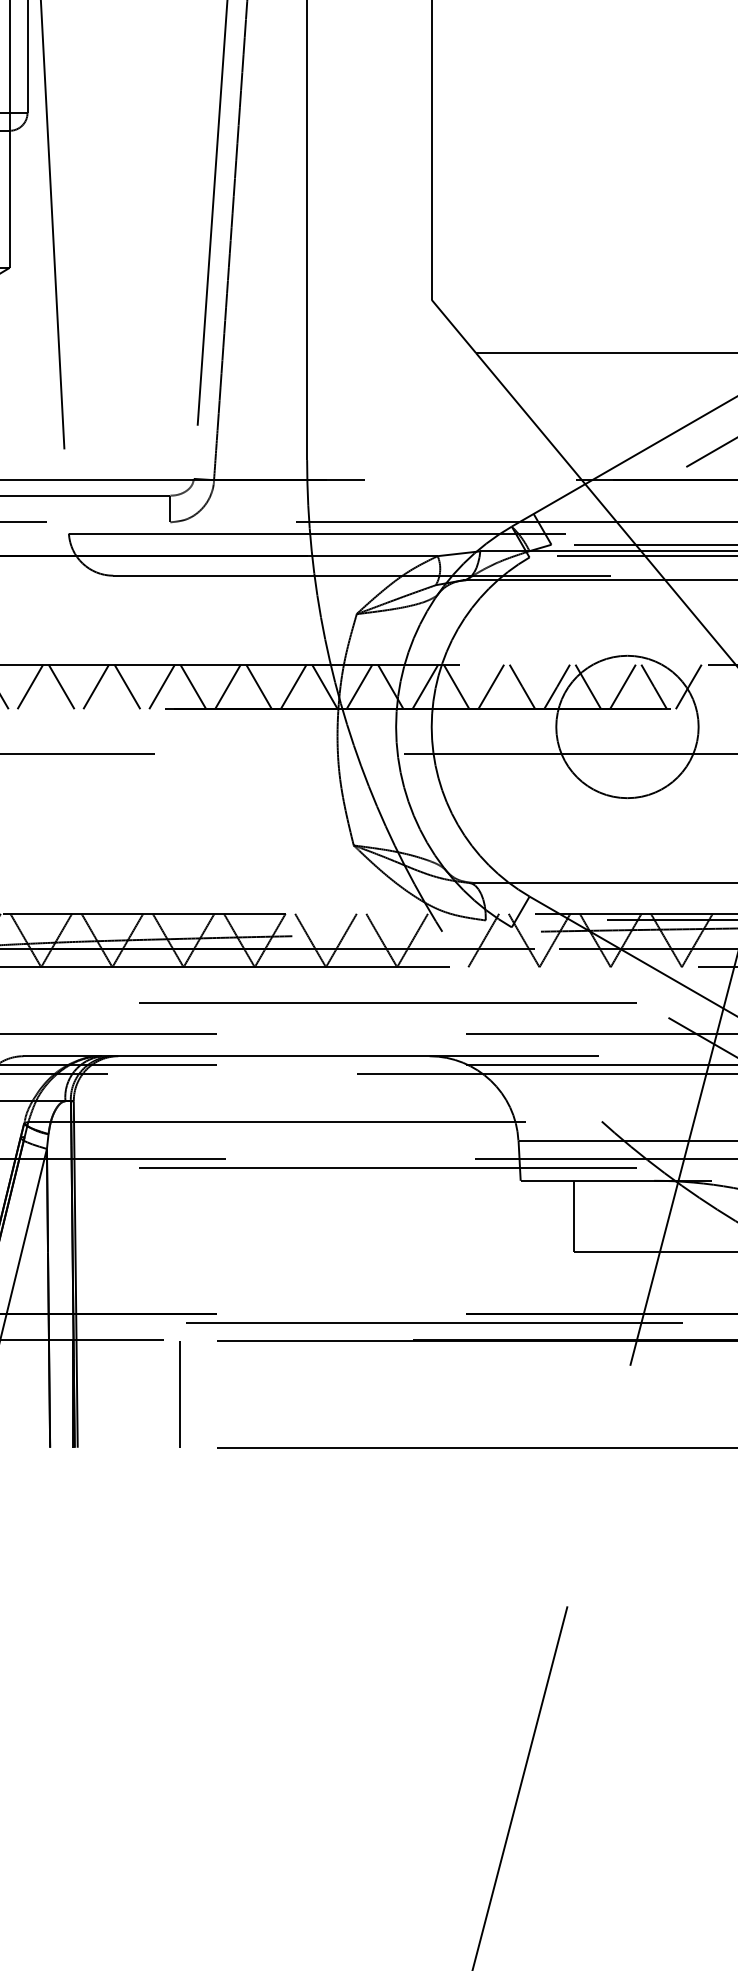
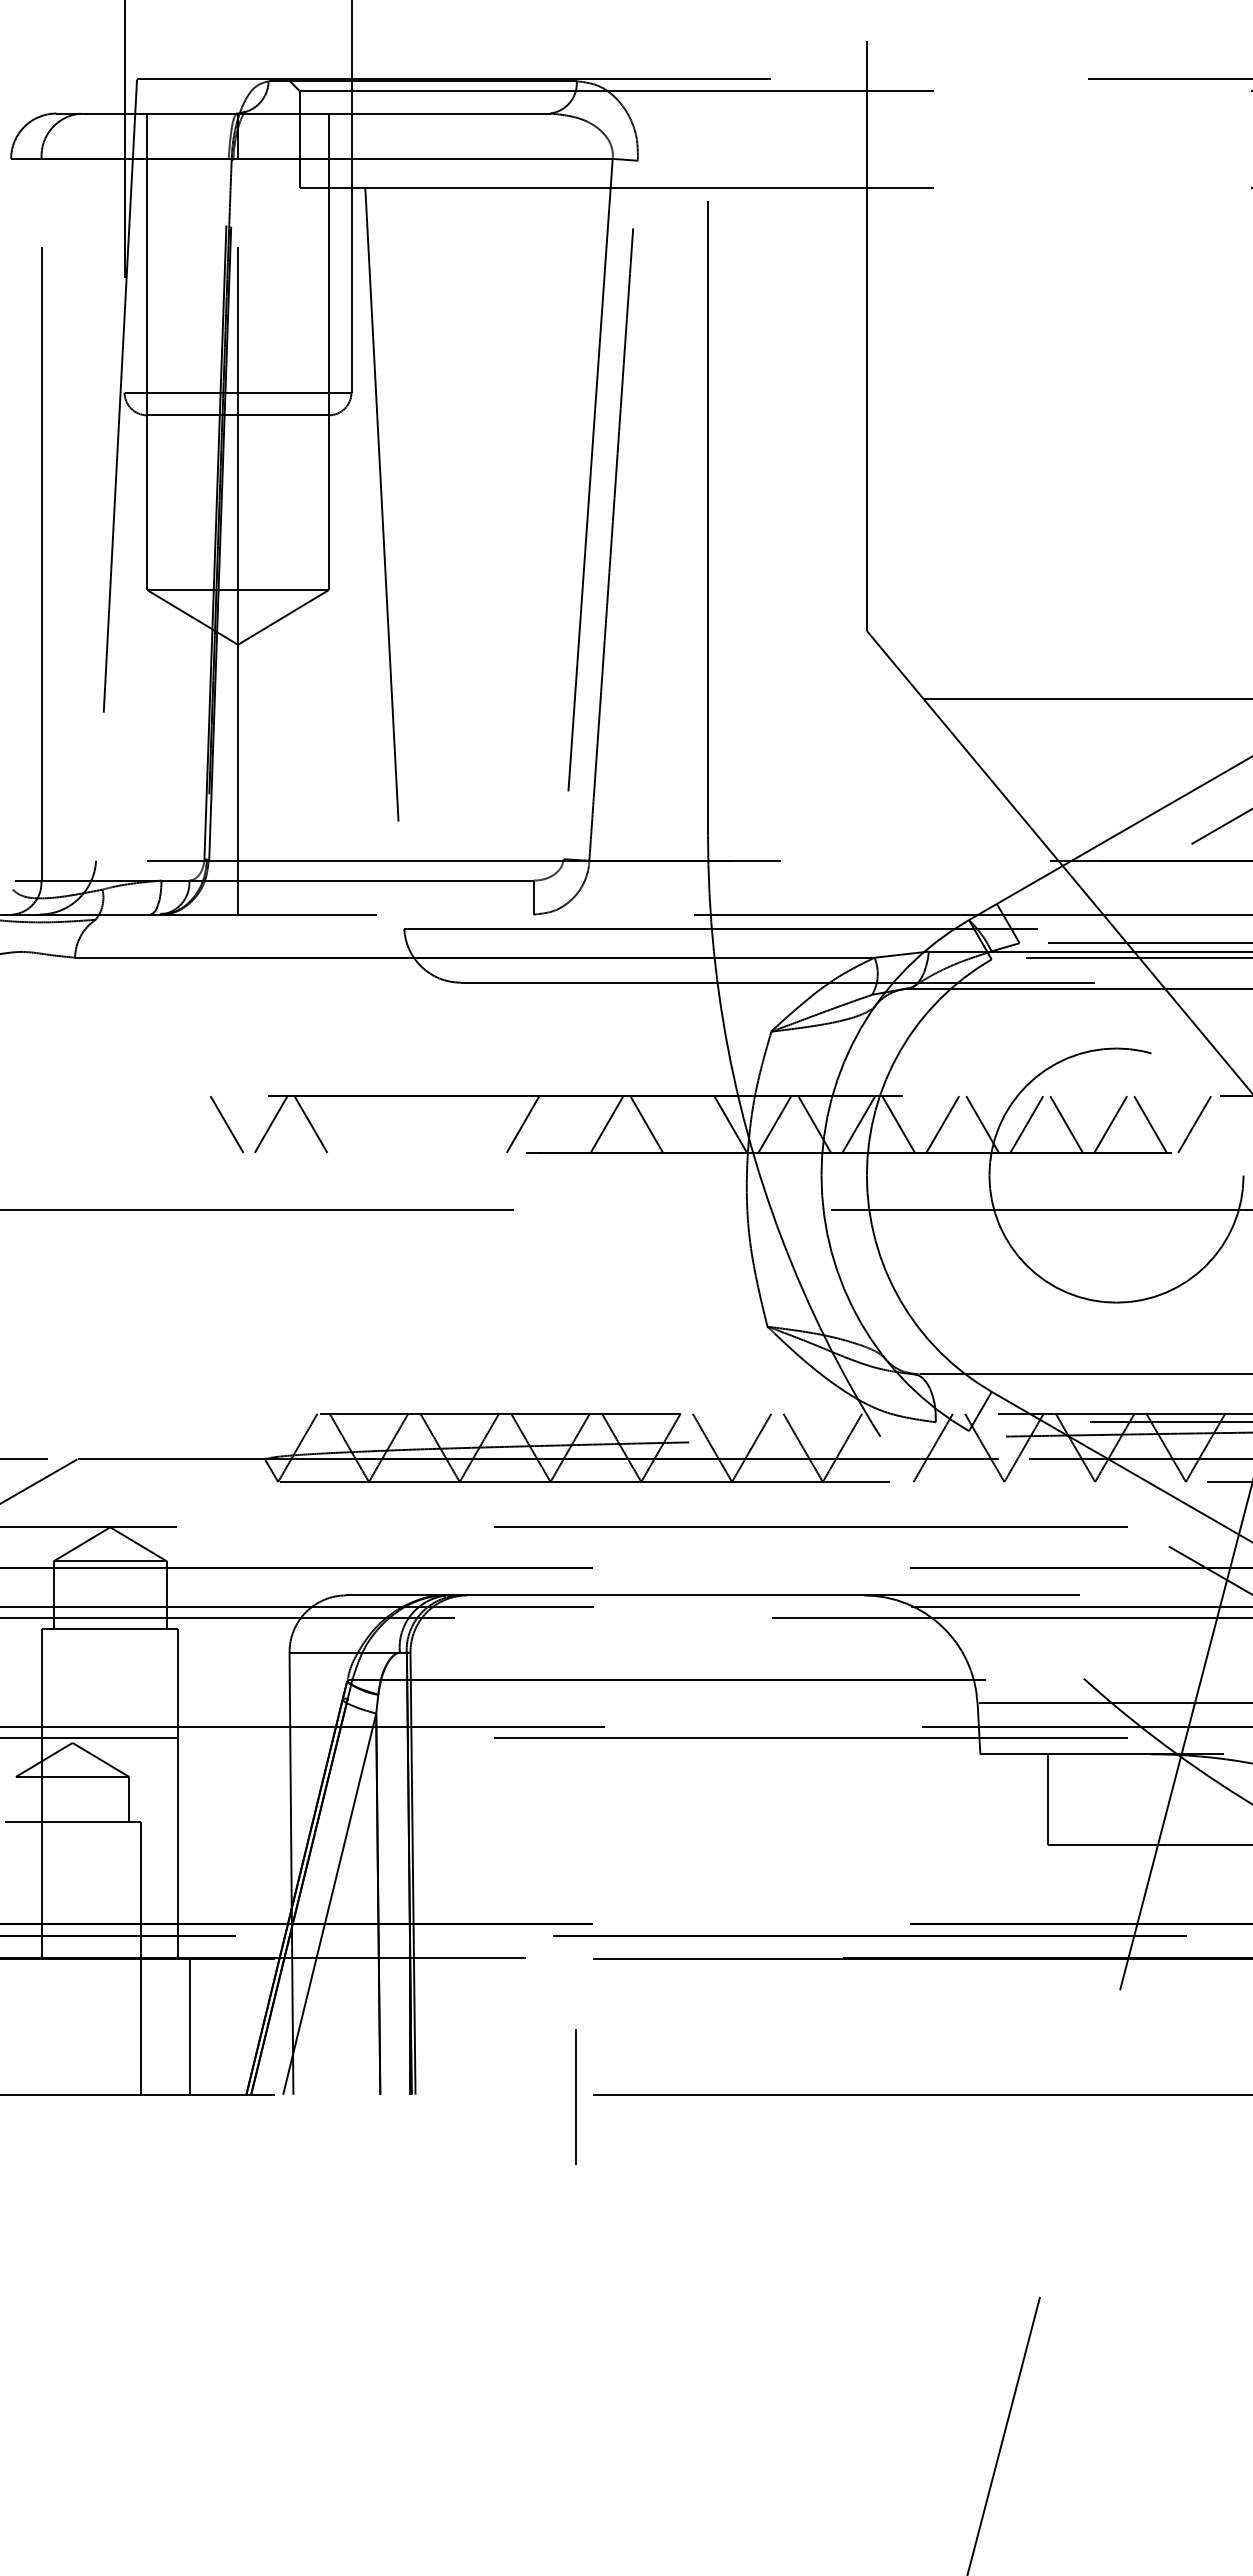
line: (29, 686) -> (354, 1124), removed
line: (61, 686) -> (394, 1124), removed
line: (95, 686) -> (438, 1124), removed
line: (127, 686) -> (478, 1124), removed
line: (193, 686) -> (562, 1124), removed
line: (293, 686) -> (690, 1124), removed
circle: (627, 726) -> (1116, 1175), size x1.4
line: (179, 1394) -> (575, 2096), moved

